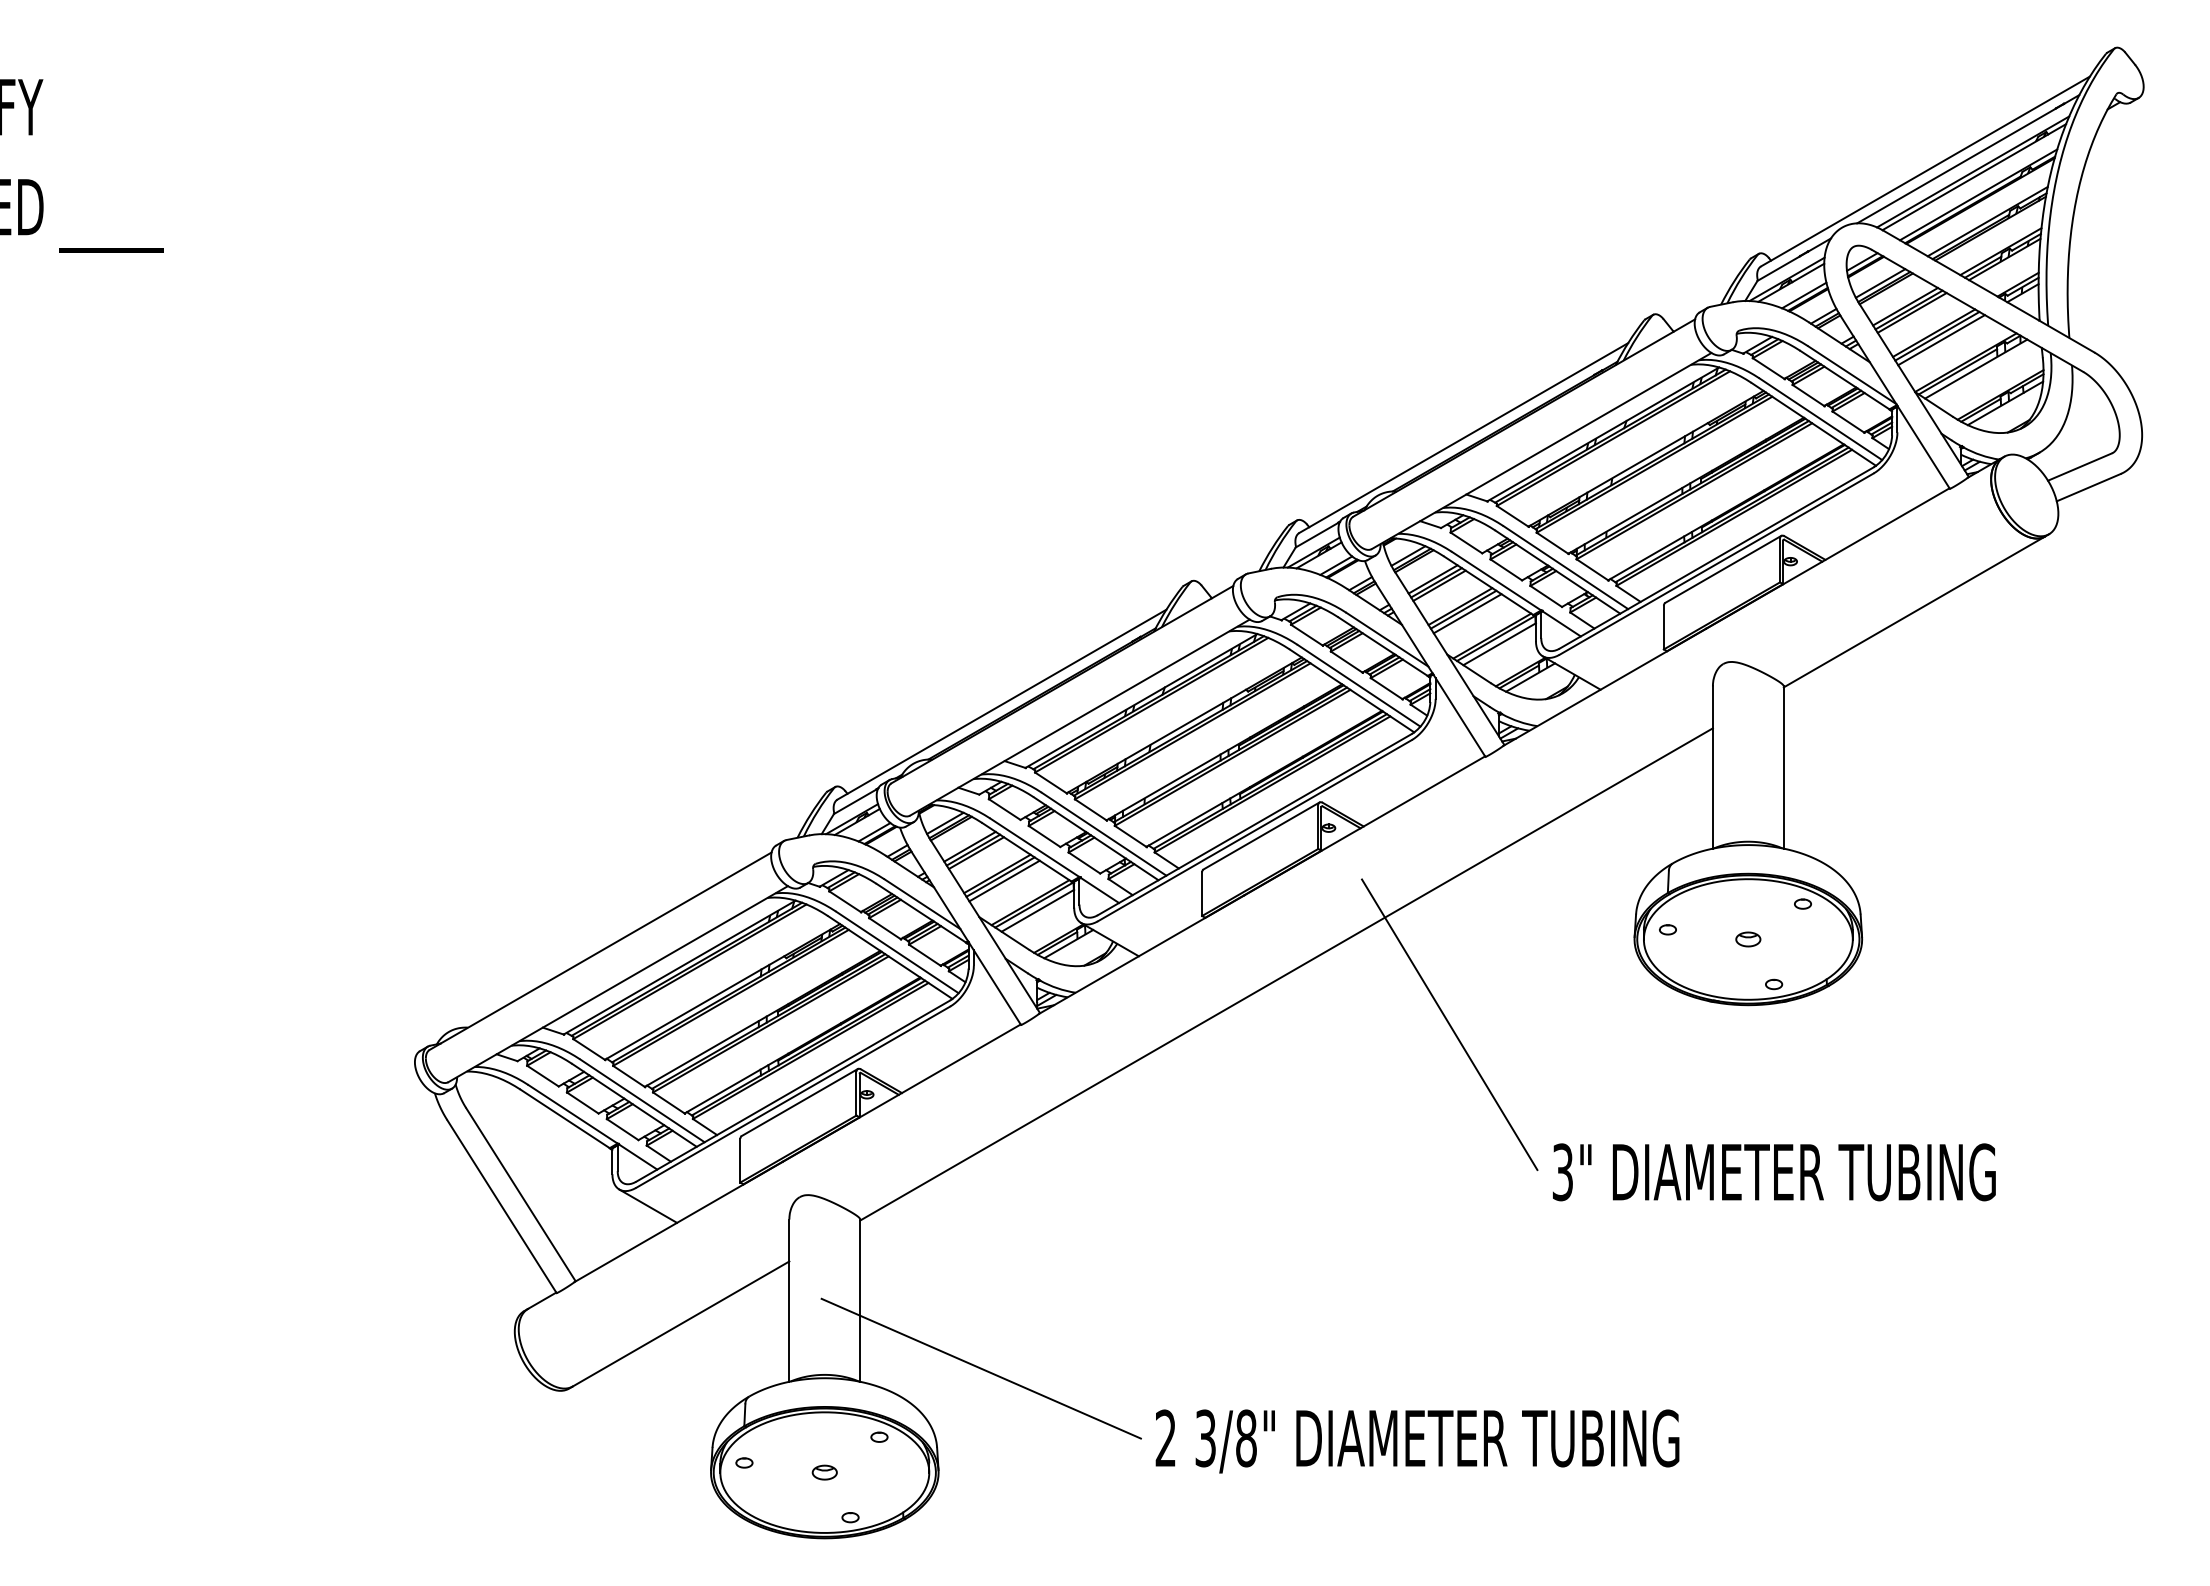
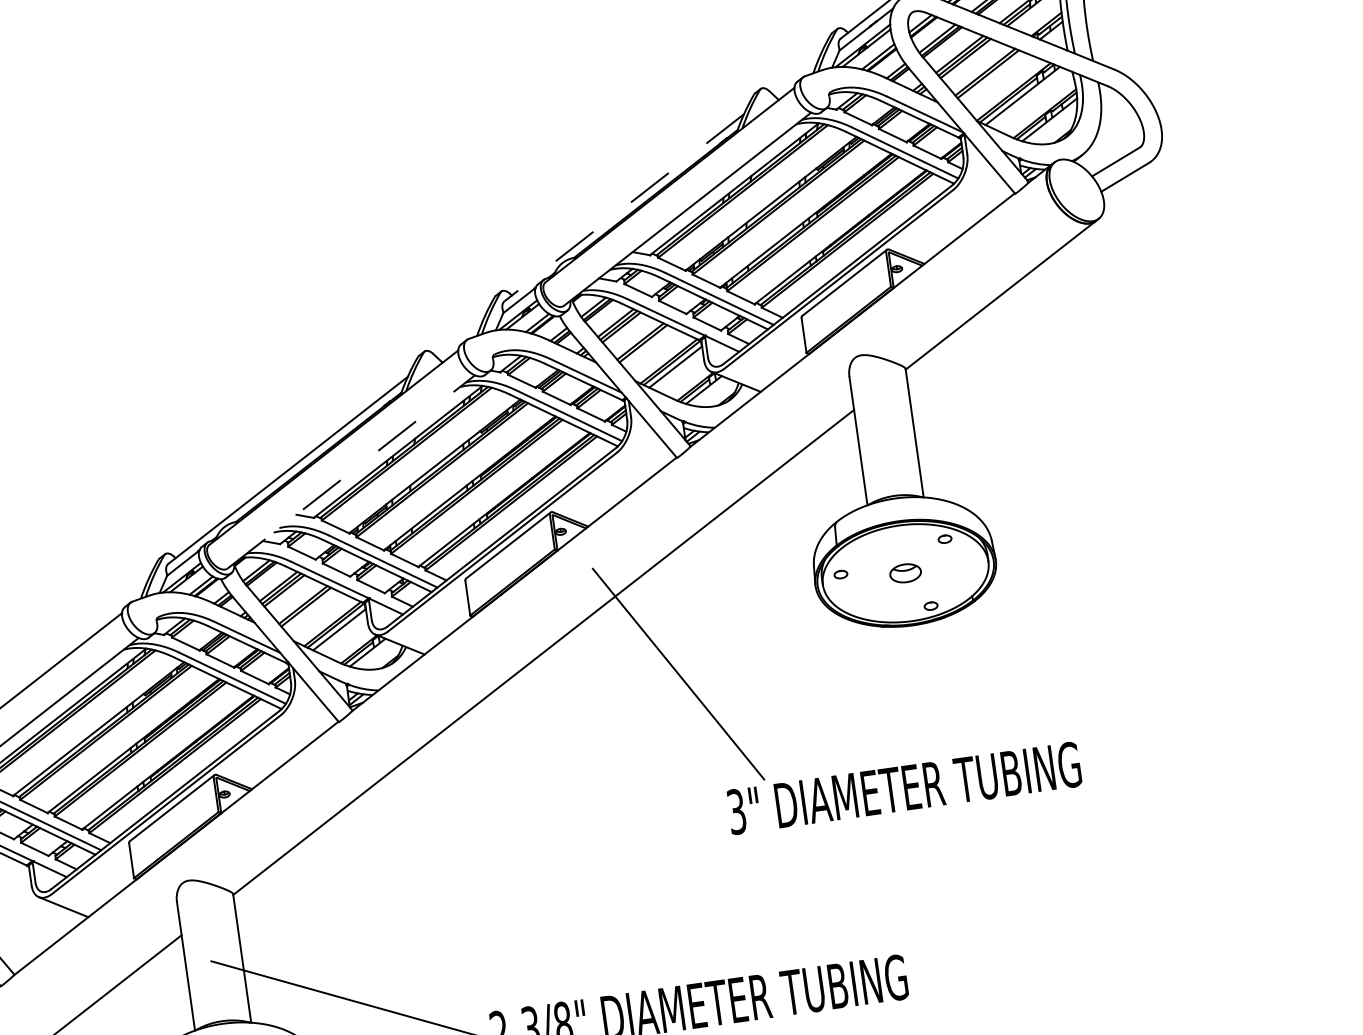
line: (1941, 340) -> (992, 77), removed
line: (1463, 438) -> (624, 208), solid -> dashed
line: (1467, 613) -> (646, 346), removed
line: (1080, 717) -> (351, 471), solid -> dashed
line: (1004, 880) -> (309, 609), removed
part: (1748, 939) -> (905, 573), size x1.6
text: (1774, 1172) -> (904, 788), moved

